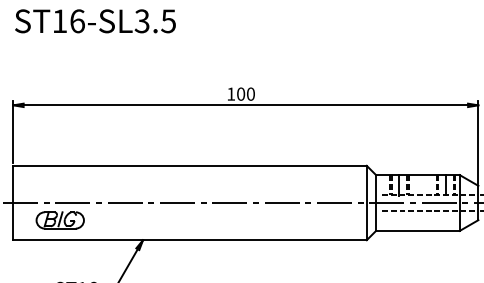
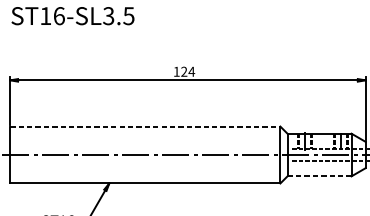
text: (246, 93) -> (188, 71), 100 -> 124
line: (190, 165) -> (145, 126), solid -> dashed
part: (59, 220) -> (45, 168), removed
line: (417, 230) -> (319, 176), solid -> dashed

